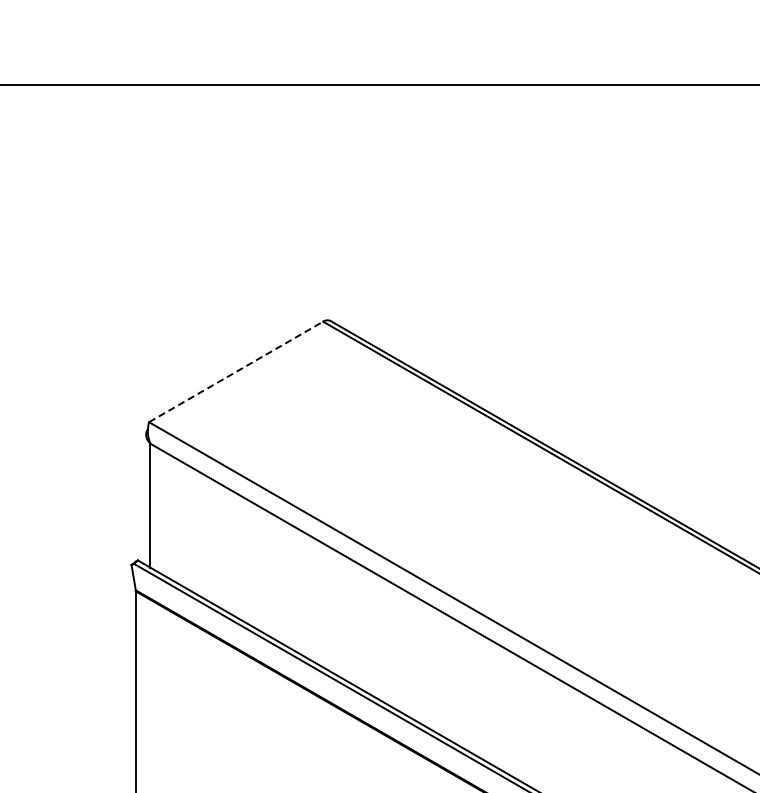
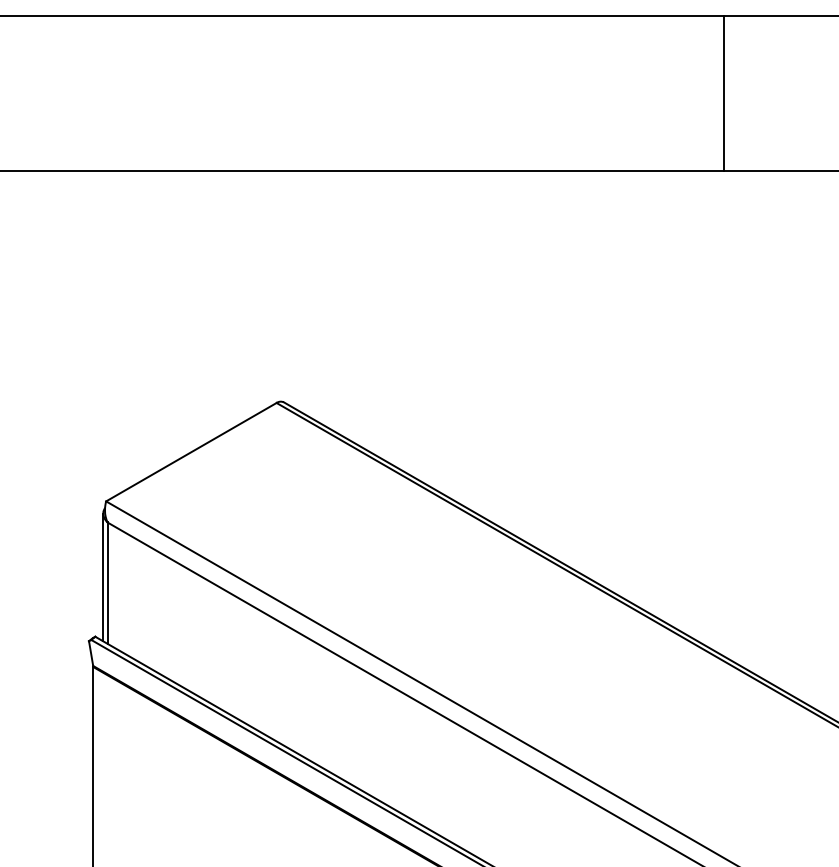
line: (236, 371) -> (191, 451), dashed -> solid
line: (146, 499) -> (103, 577), added

